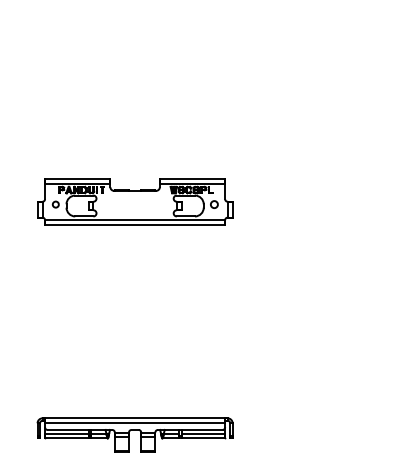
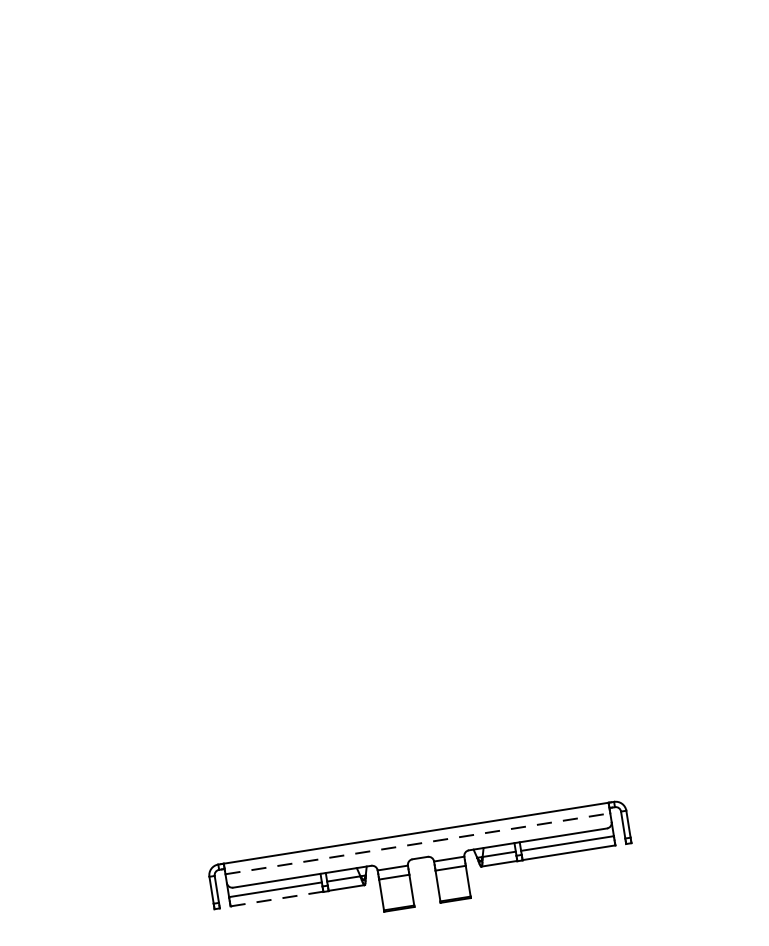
part: (135, 201) -> (343, 369), removed
line: (135, 423) -> (418, 844), solid -> dashed
line: (66, 438) -> (276, 899), solid -> dashed

